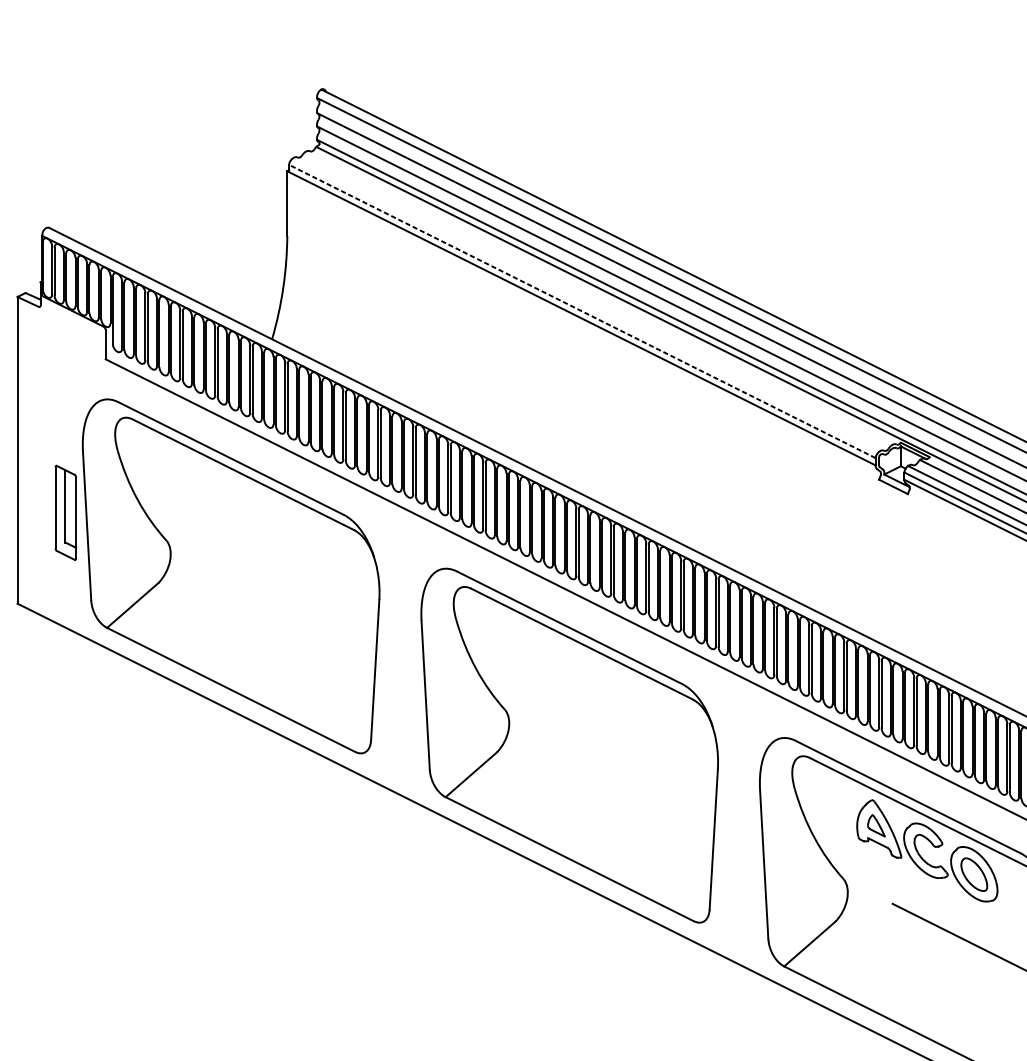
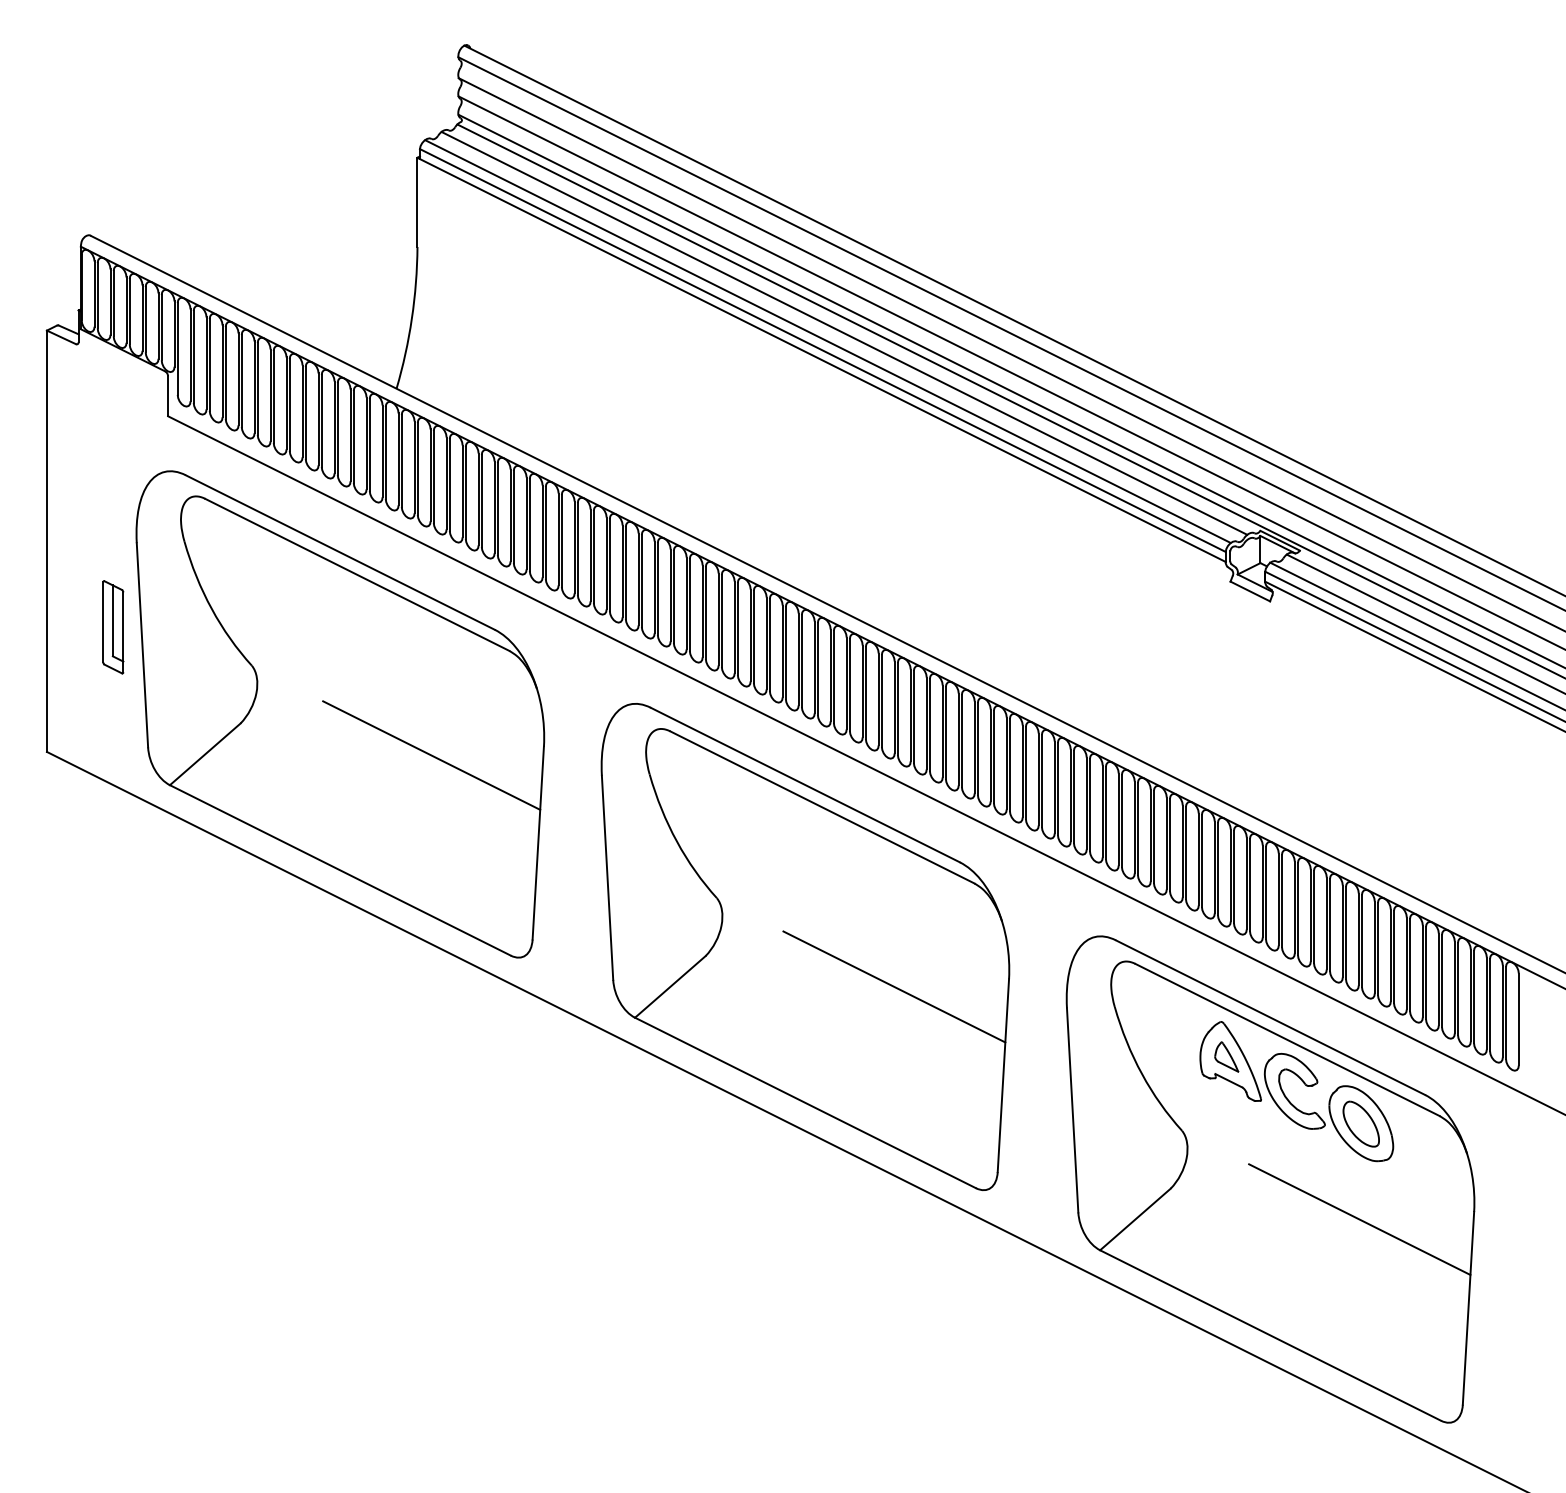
line: (598, 298) -> (844, 332), added
line: (585, 304) -> (827, 341), added
line: (582, 311) -> (822, 350), dashed -> solid
part: (66, 513) -> (113, 627), size x0.71
line: (297, 606) -> (431, 755), added
line: (634, 774) -> (894, 986), added

